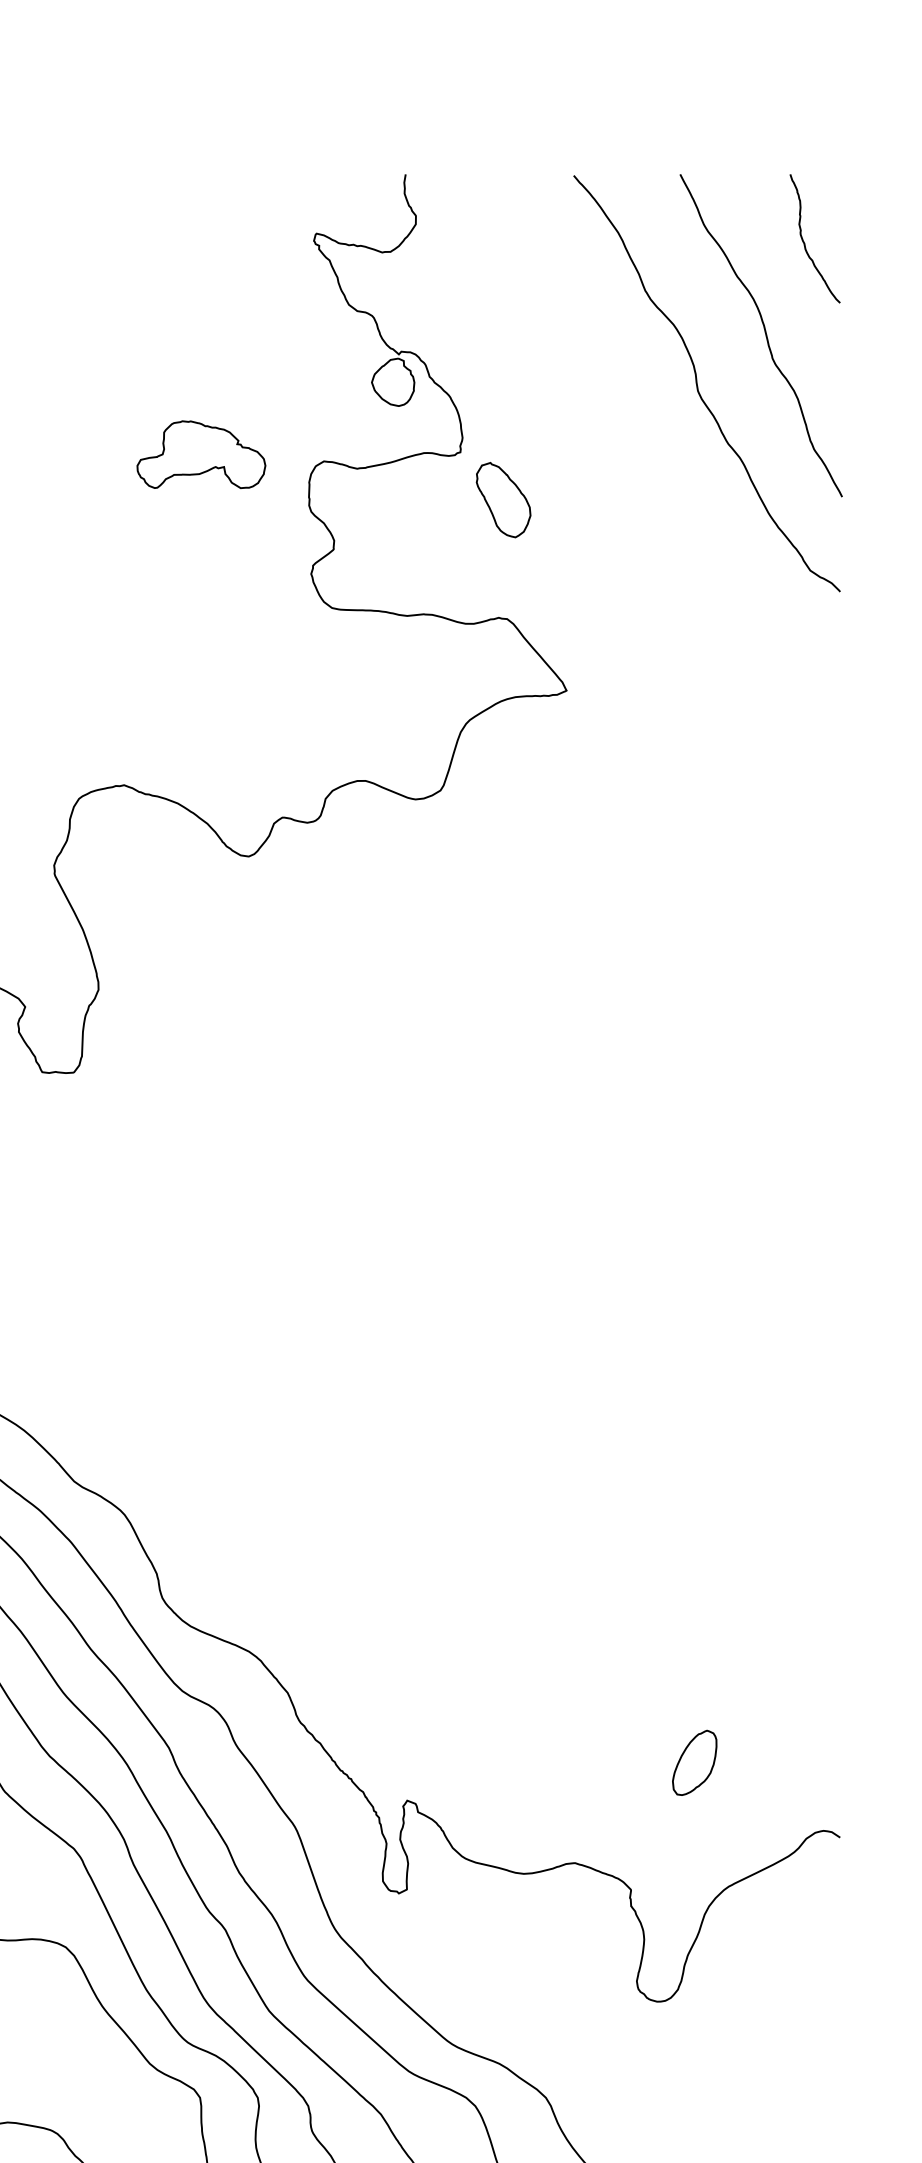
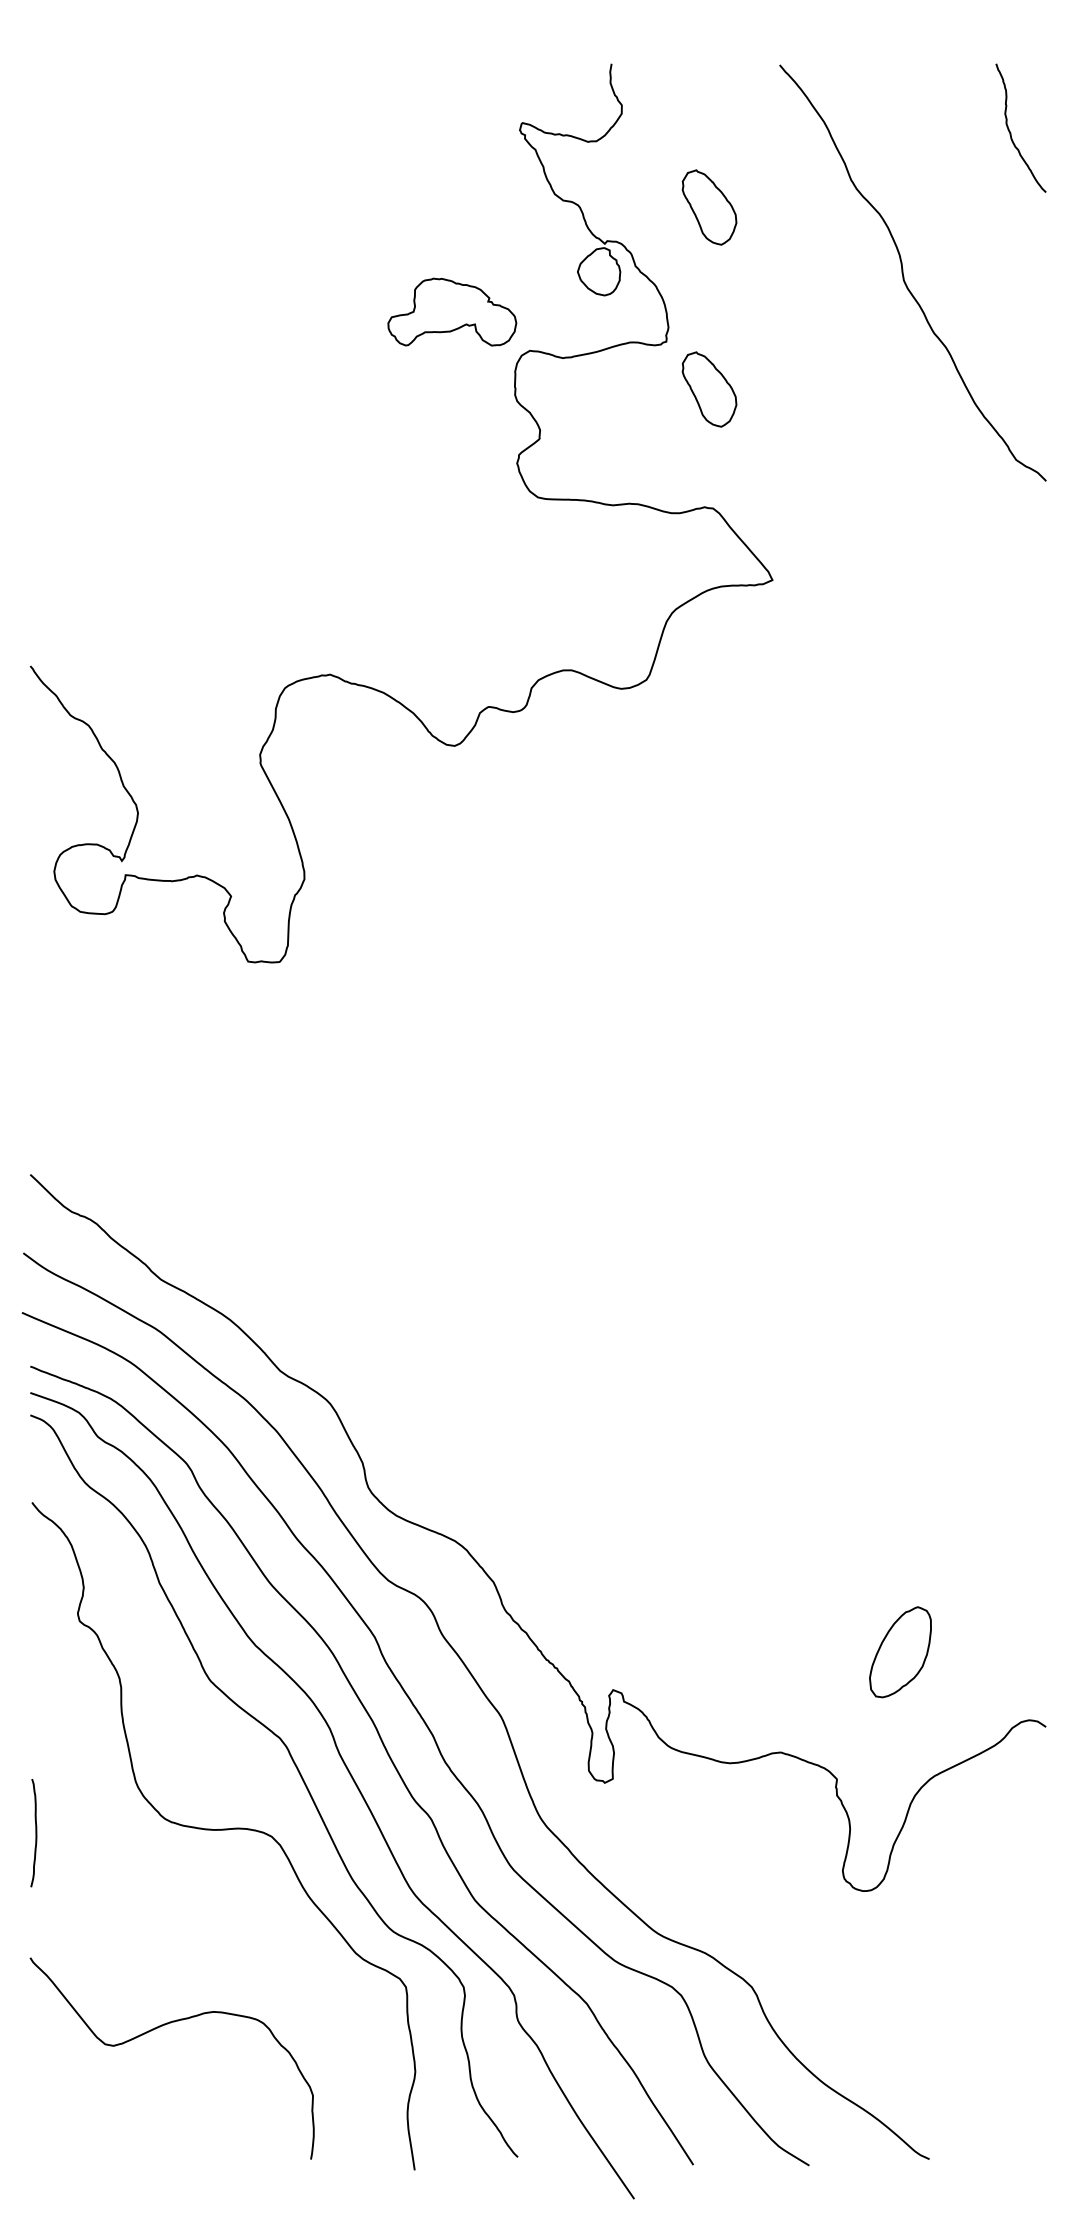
part: (503, 318) -> (709, 207), added
curve: (764, 333) -> (970, 222), removed
part: (201, 454) -> (452, 311), moved
part: (694, 1763) -> (900, 1652), size x1.4

